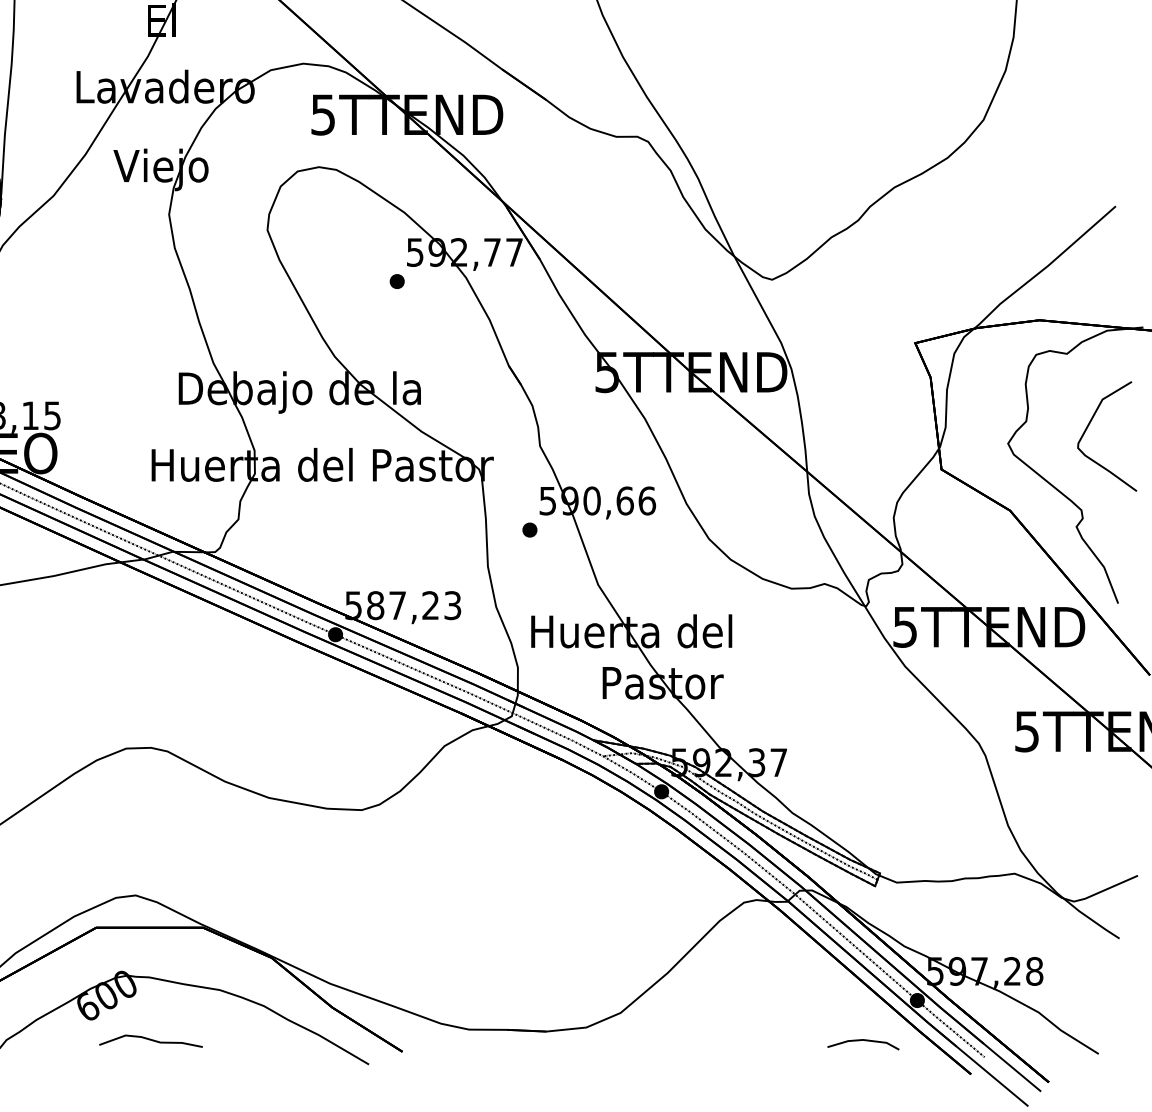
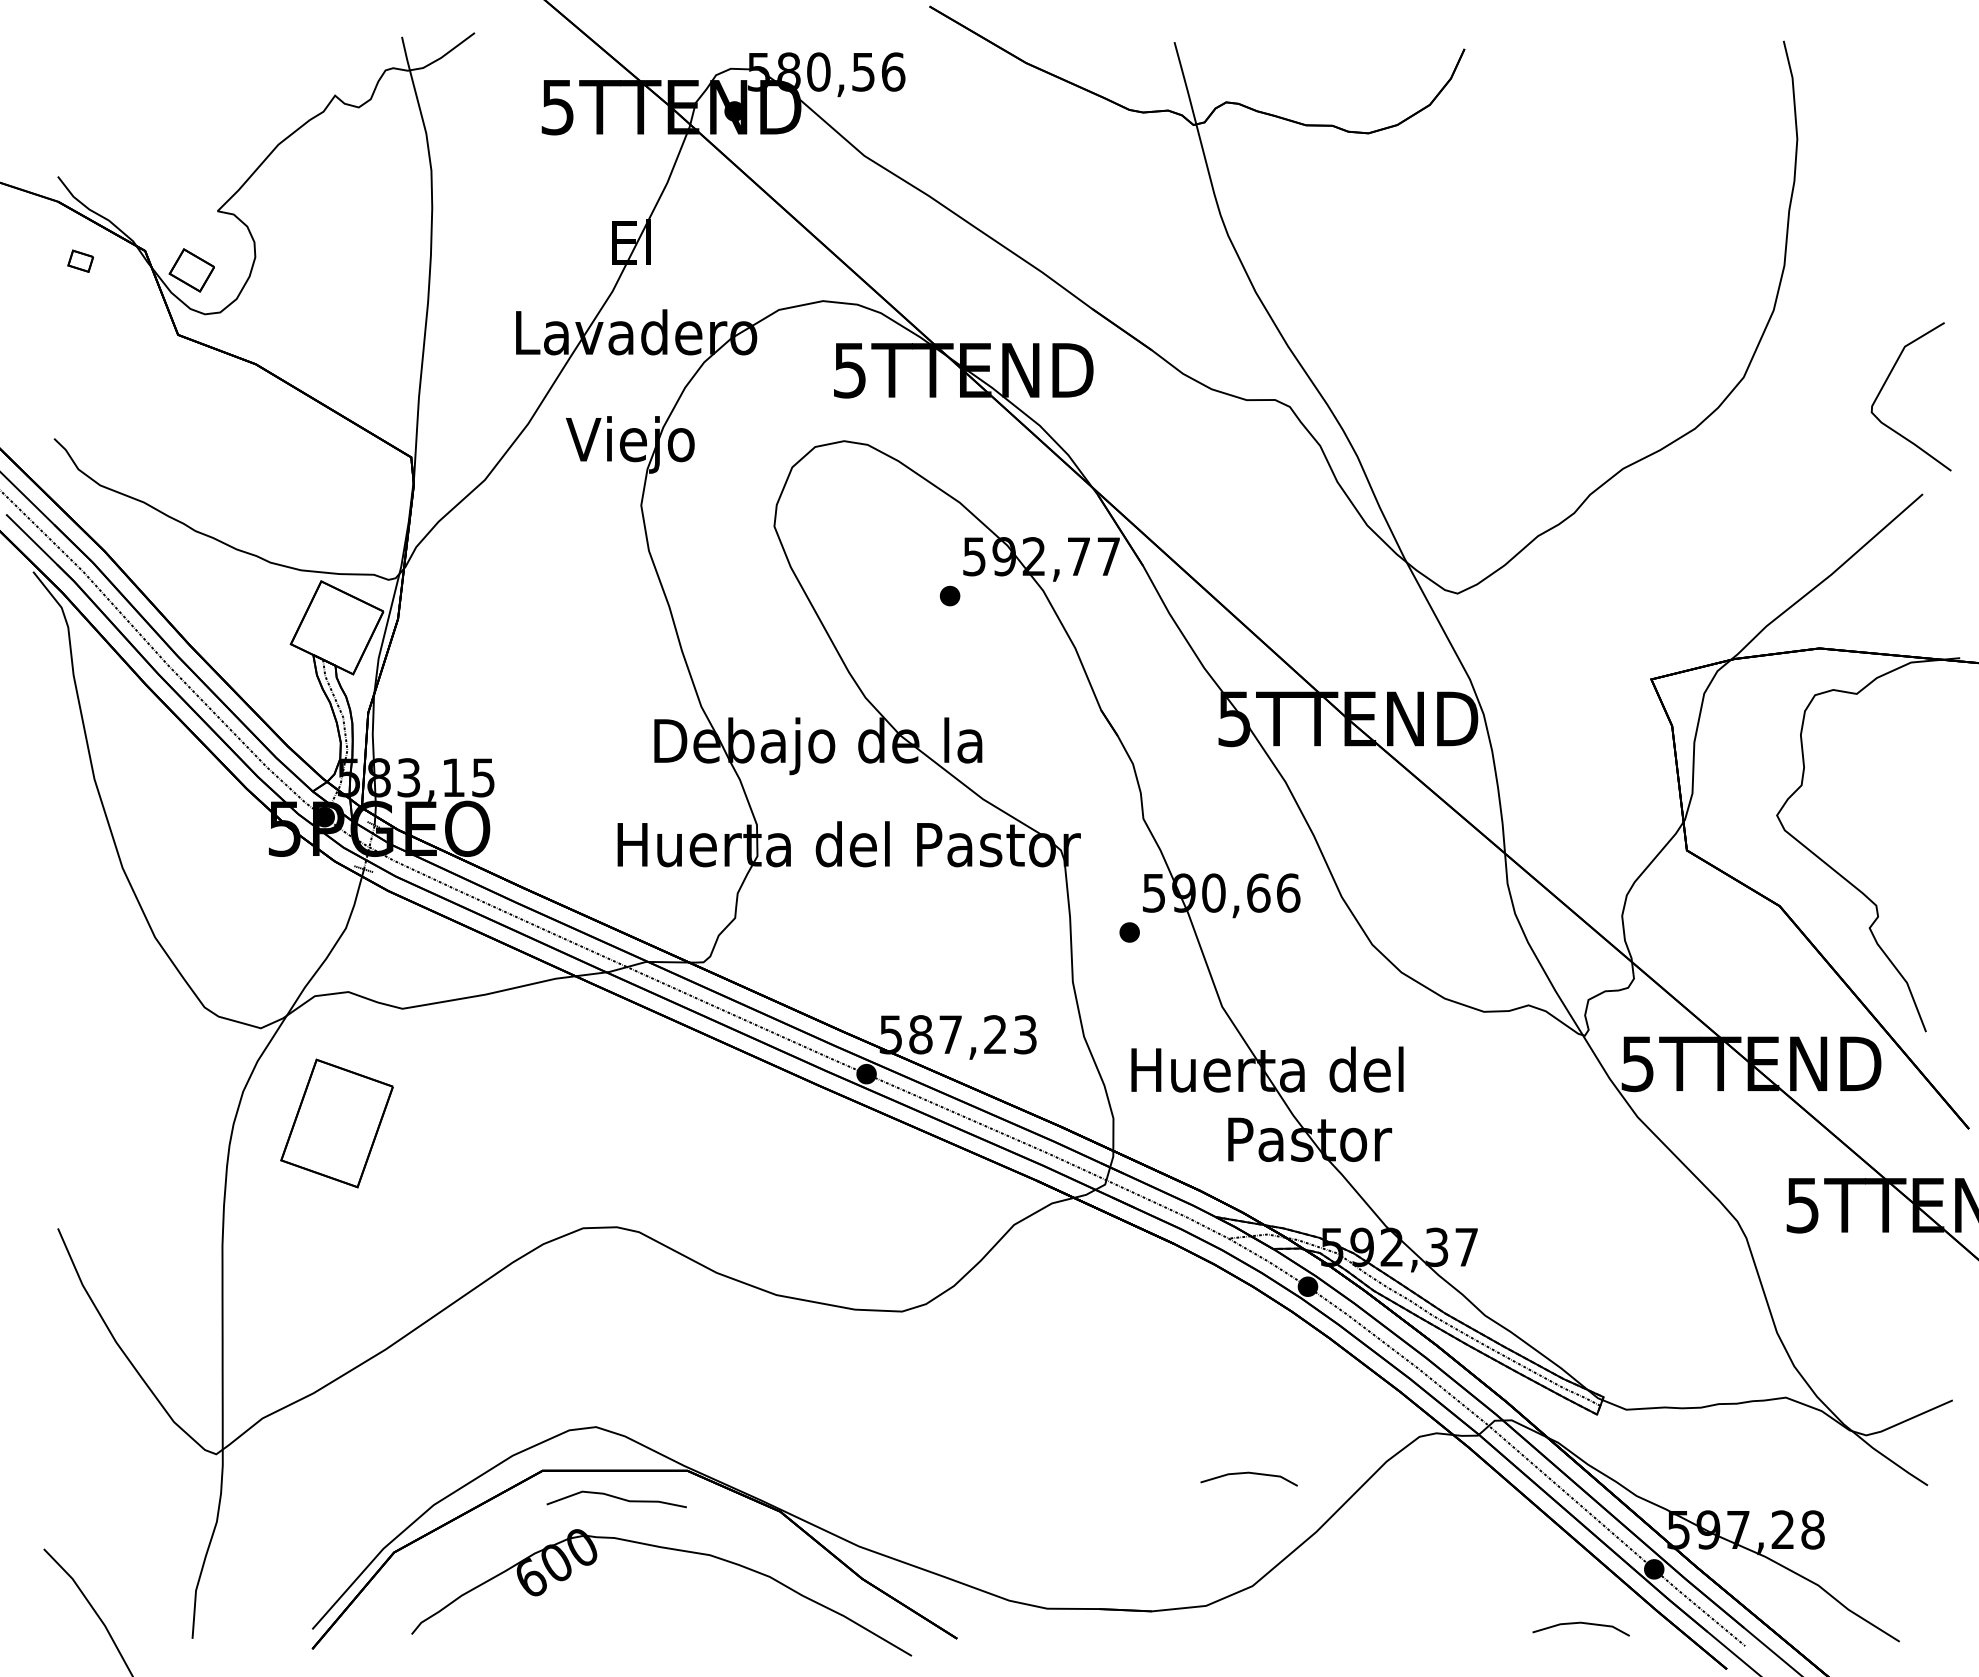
curve: (1088, 427) -> (1885, 384), moved
part: (617, 933) -> (1248, 1478), added
curve: (150, 1040) -> (616, 1498), moved

